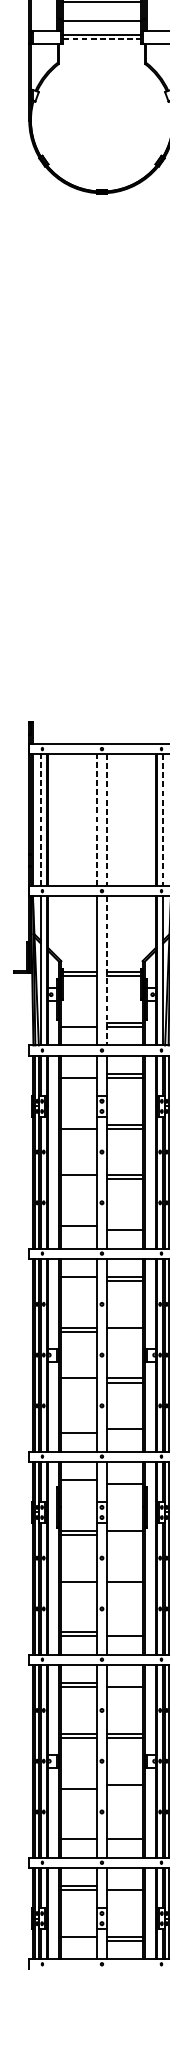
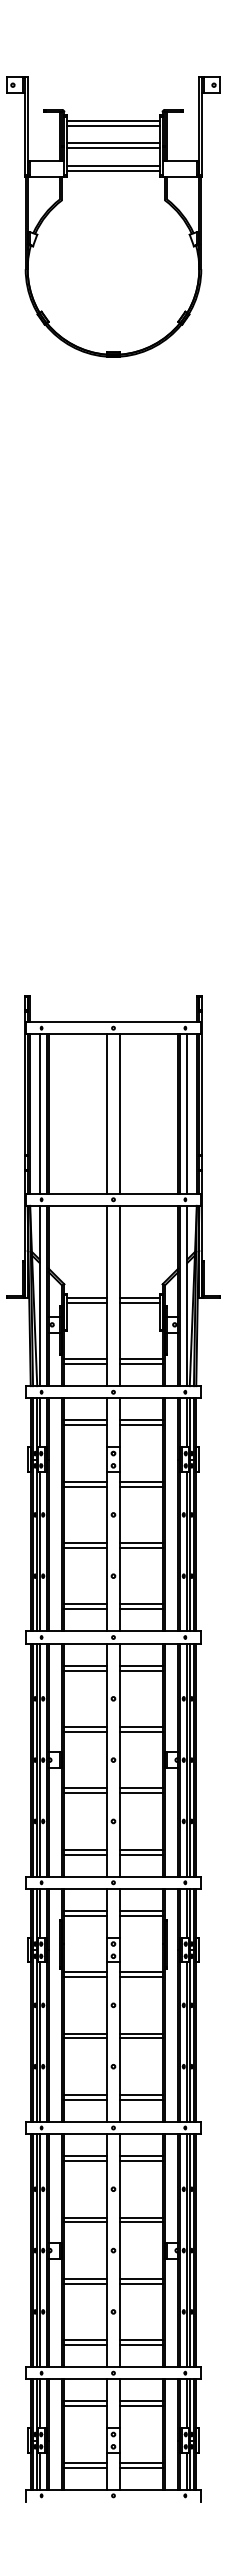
line: (101, 16) -> (113, 143), added
line: (101, 39) -> (113, 171), dashed -> solid
line: (40, 820) -> (39, 1114), dashed -> solid
line: (97, 820) -> (107, 1114), dashed -> solid
line: (106, 820) -> (119, 1114), dashed -> solid
line: (163, 820) -> (187, 1114), dashed -> solid
line: (106, 971) -> (119, 1296), dashed -> solid
line: (78, 1023) -> (85, 1359), added
line: (78, 1073) -> (85, 1420), added
line: (78, 1124) -> (85, 1481), added
line: (78, 1179) -> (85, 1548), added
line: (124, 1226) -> (140, 1604), added
line: (78, 1230) -> (85, 1609), added
line: (78, 1280) -> (85, 1670), added
line: (124, 1331) -> (140, 1731), added
line: (78, 1382) -> (85, 1793), added
line: (78, 1429) -> (85, 1849), added
line: (124, 1433) -> (140, 1854), added
line: (124, 1479) -> (140, 1910), added
line: (78, 1483) -> (85, 1915), added
line: (124, 1535) -> (140, 1977), added
line: (78, 1585) -> (85, 2038), added
line: (124, 1585) -> (140, 2038), added
line: (124, 1631) -> (140, 2094), added
line: (124, 1683) -> (140, 2156), added
line: (78, 1784) -> (85, 2278), added
line: (124, 1788) -> (140, 2283), added
line: (78, 1835) -> (85, 2340), added
line: (124, 1835) -> (140, 2340), added
line: (124, 1886) -> (140, 2401), added
line: (78, 1940) -> (85, 2467), added

